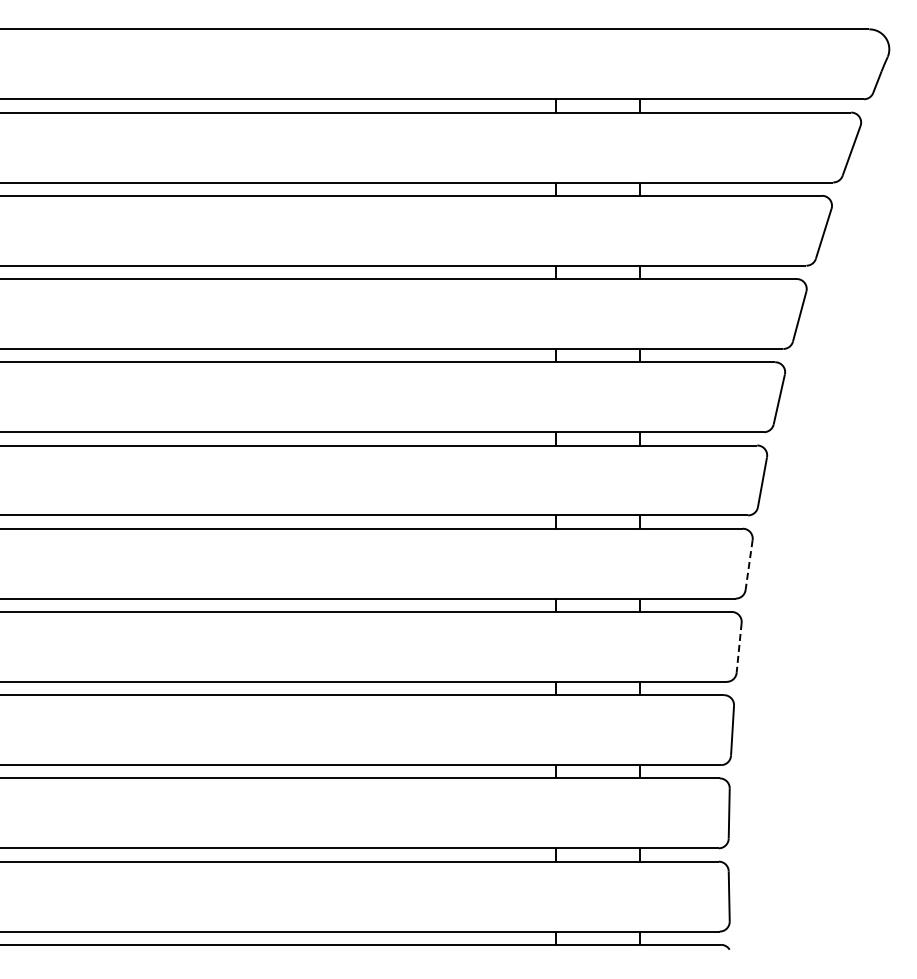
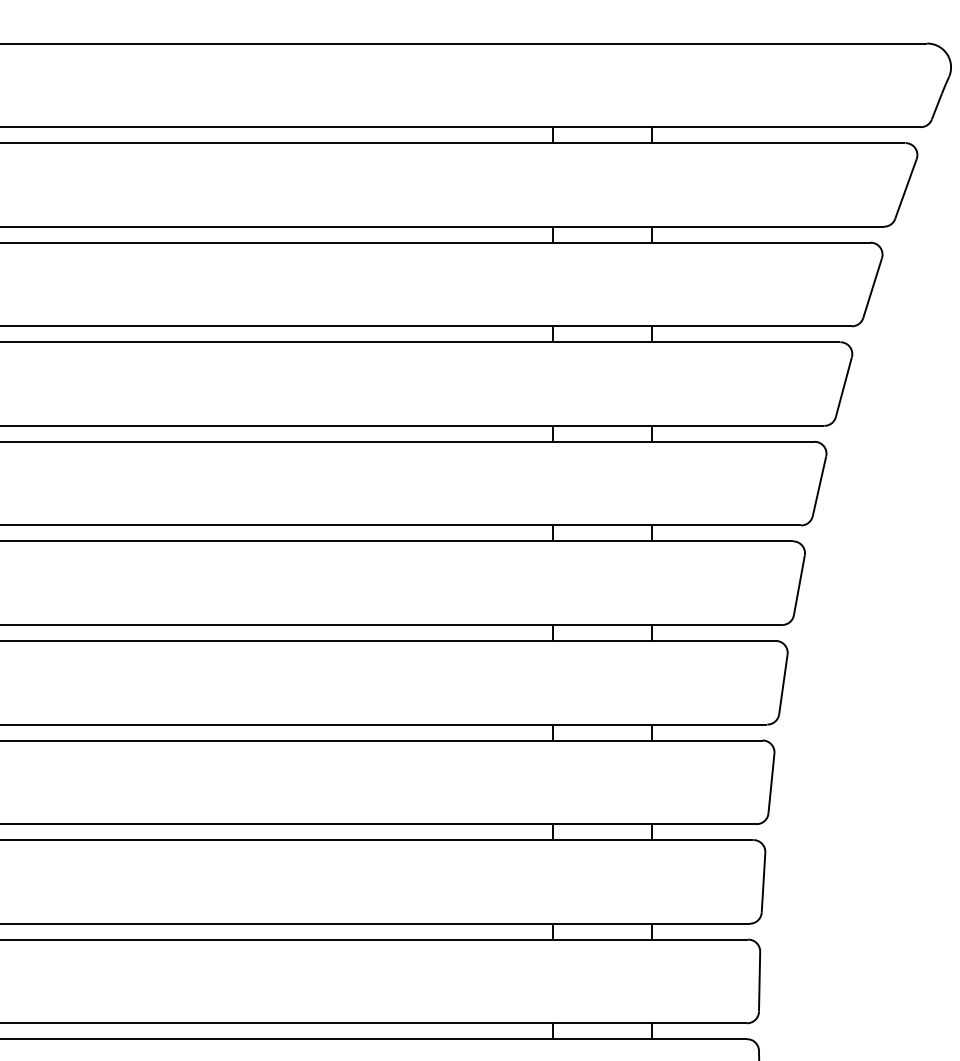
line: (749, 565) -> (783, 684), dashed -> solid
line: (739, 647) -> (771, 783), dashed -> solid

